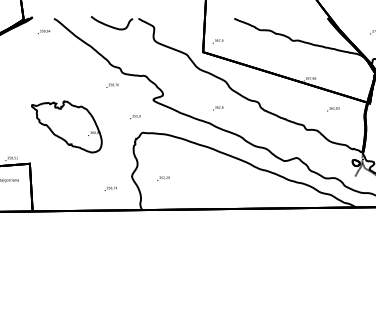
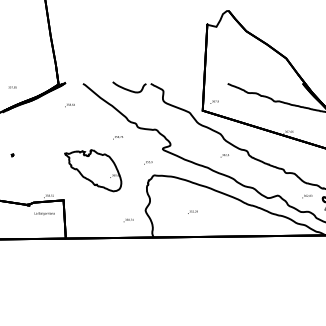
text: (43, 32) -> (69, 105), moved
text: (111, 85) -> (117, 137), moved
text: (217, 107) -> (224, 155), moved
text: (333, 109) -> (307, 196), moved
text: (163, 177) -> (192, 211), moved

